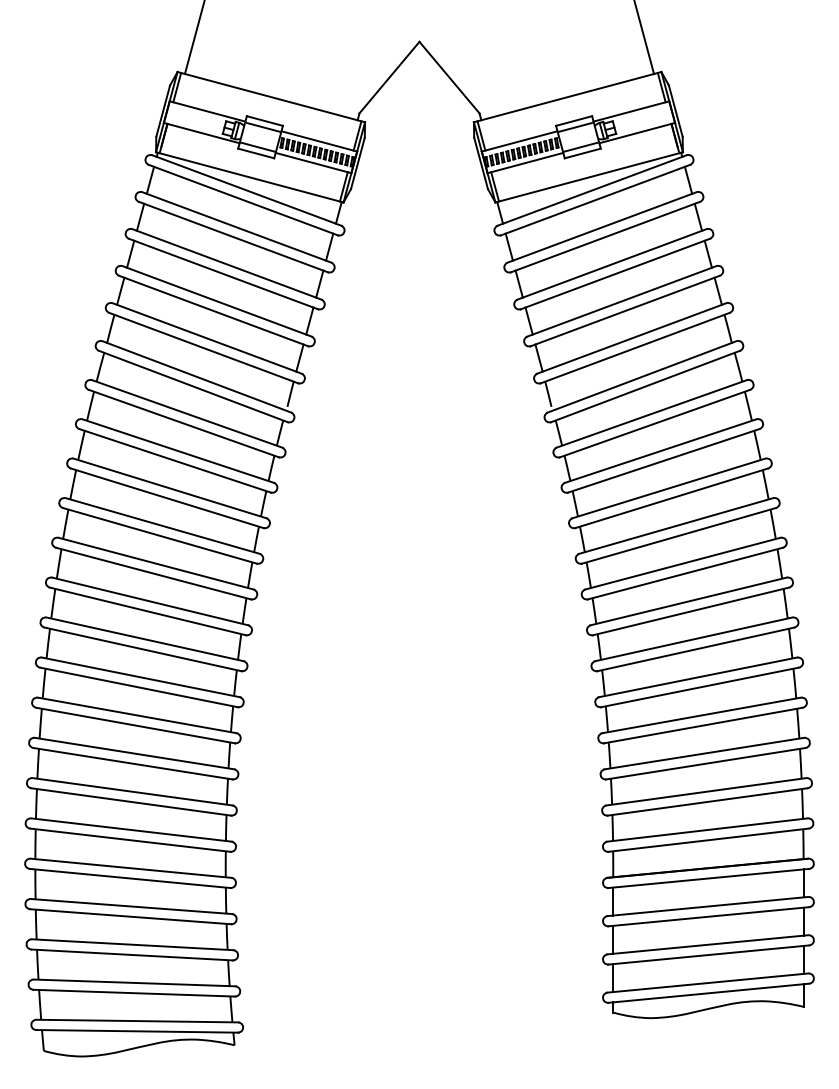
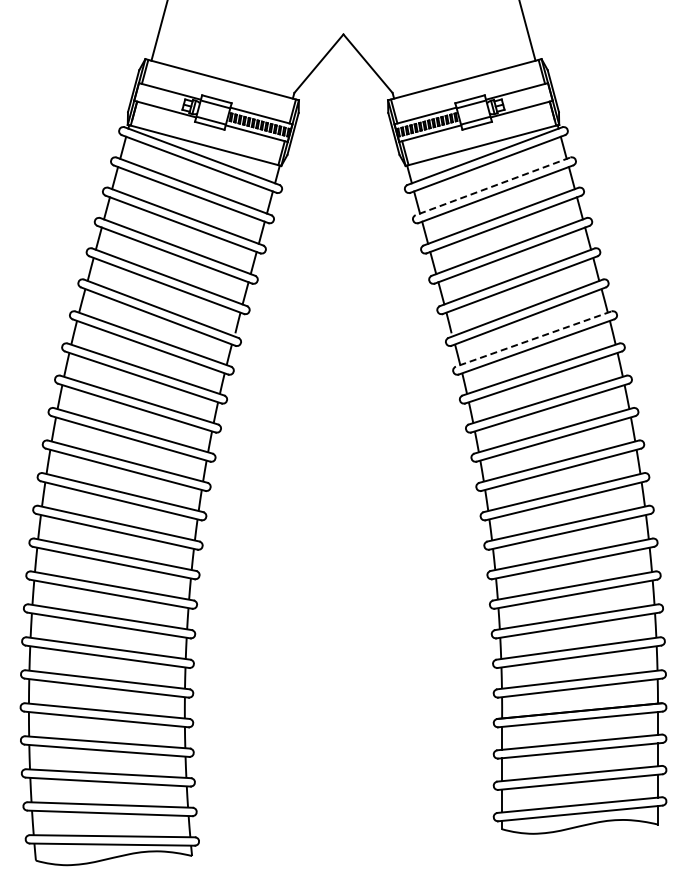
line: (601, 227) -> (492, 186), solid -> dashed
line: (651, 414) -> (533, 339), solid -> dashed

